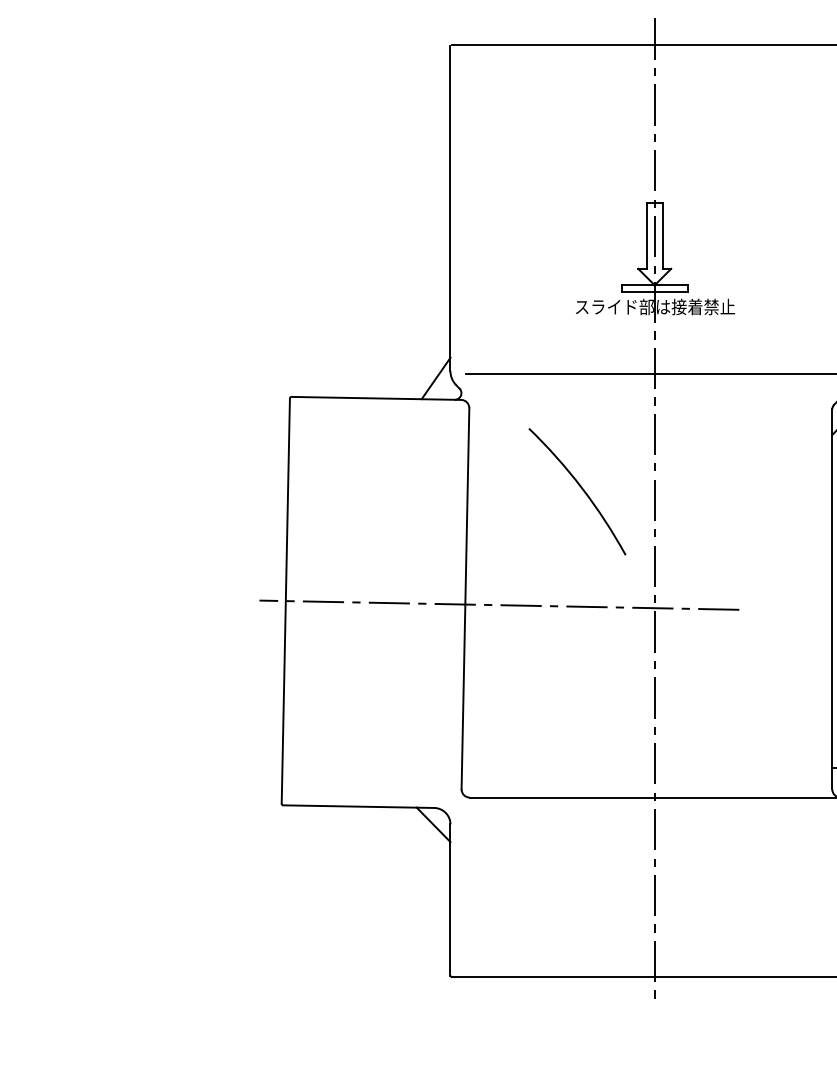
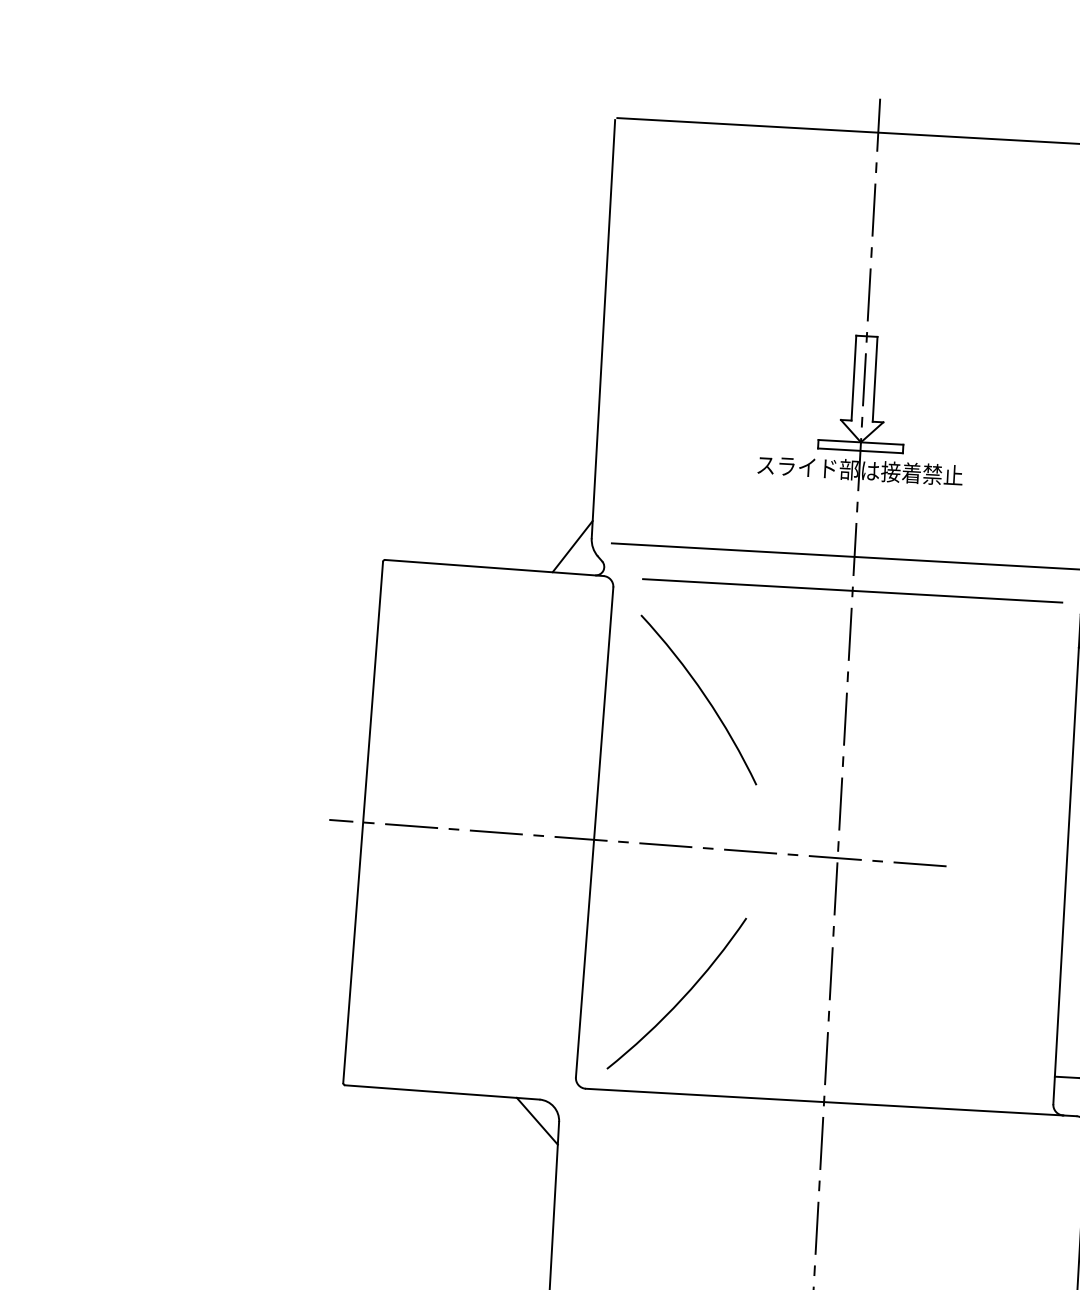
line: (654, 400) -> (852, 590), added
arc: (581, 489) -> (704, 697), moved
arc: (539, 723) -> (681, 998), added

